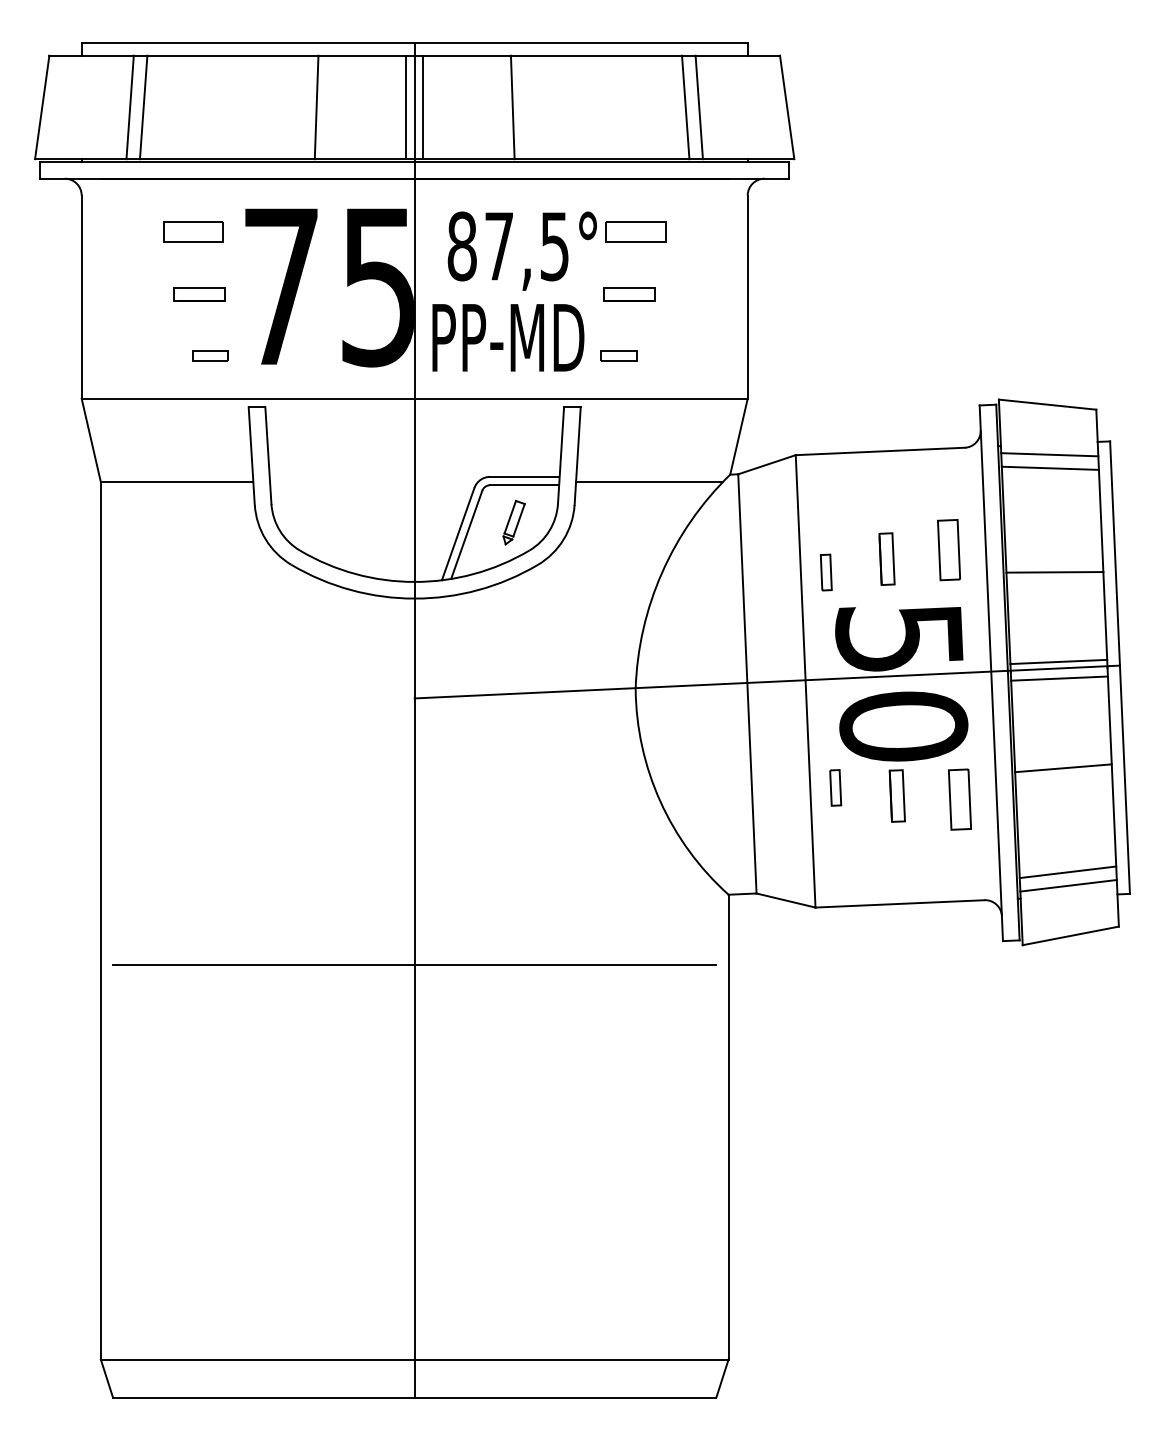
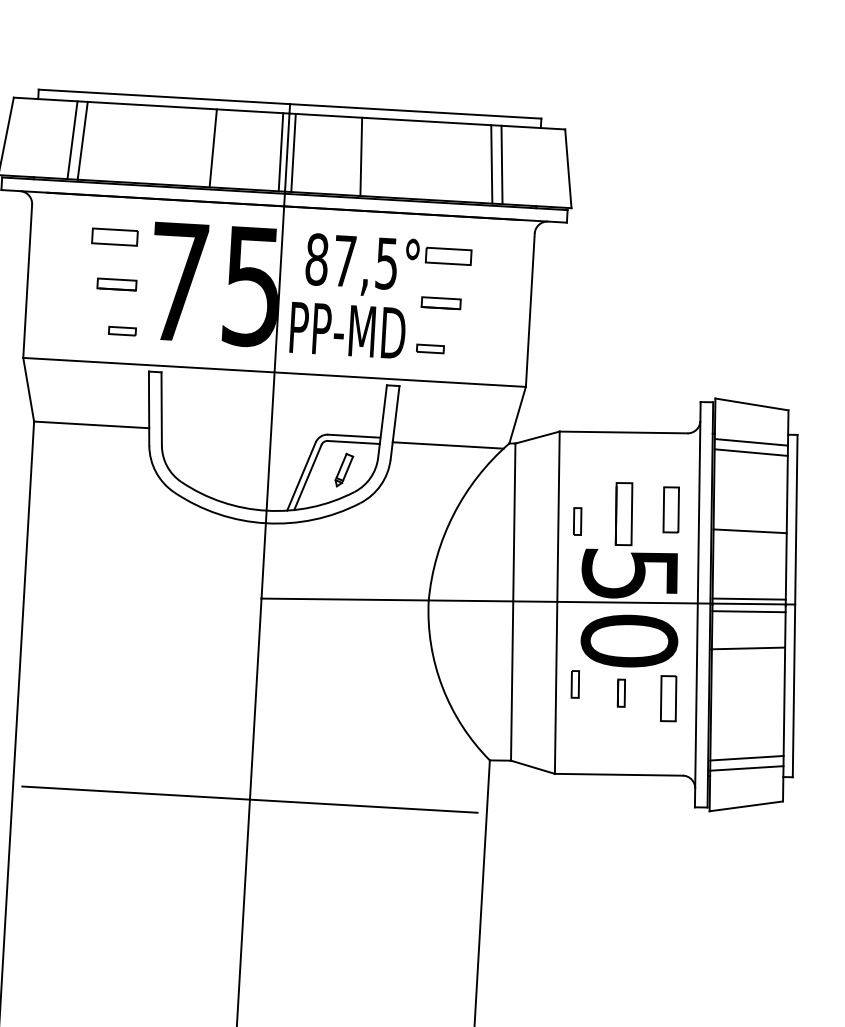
part: (886, 558) -> (623, 513), size x1.6
line: (1063, 768) -> (747, 648), moved
part: (896, 795) -> (620, 692), size x0.7

